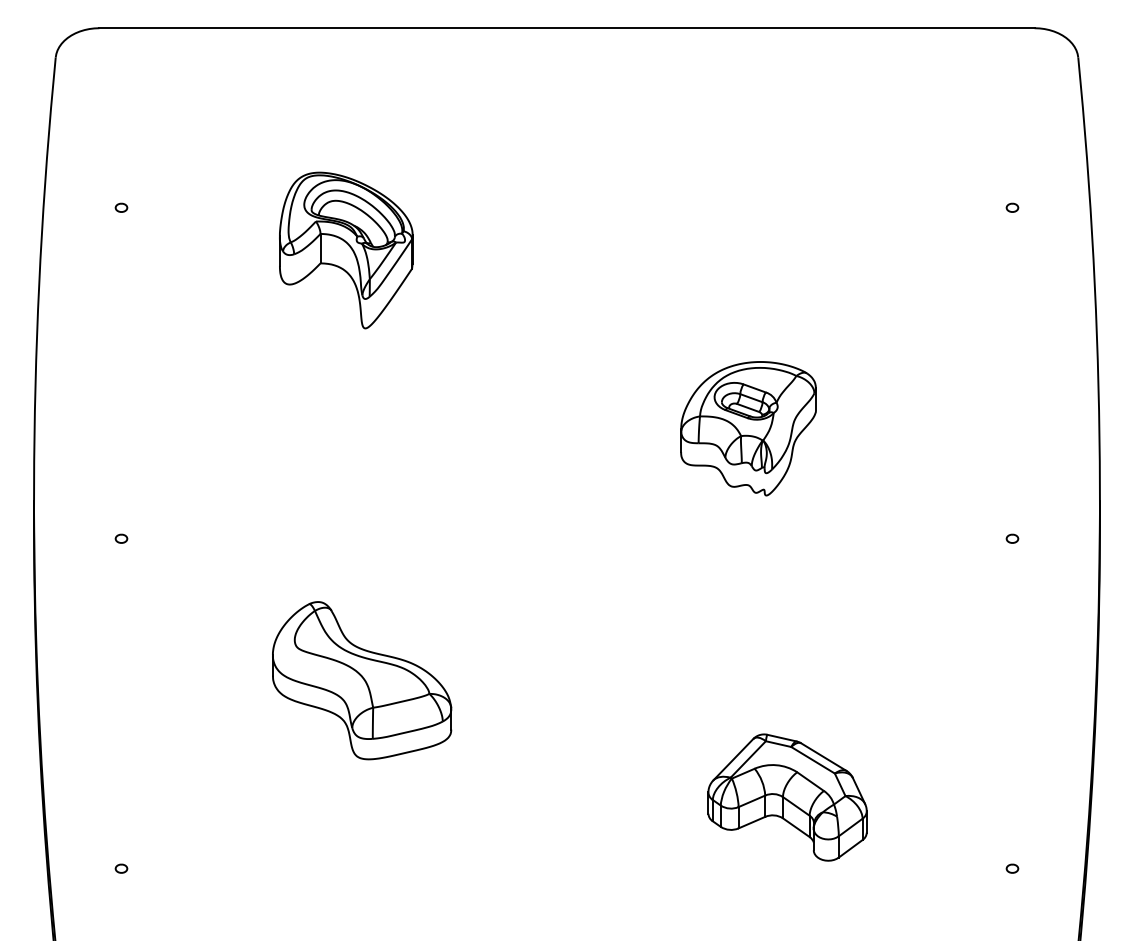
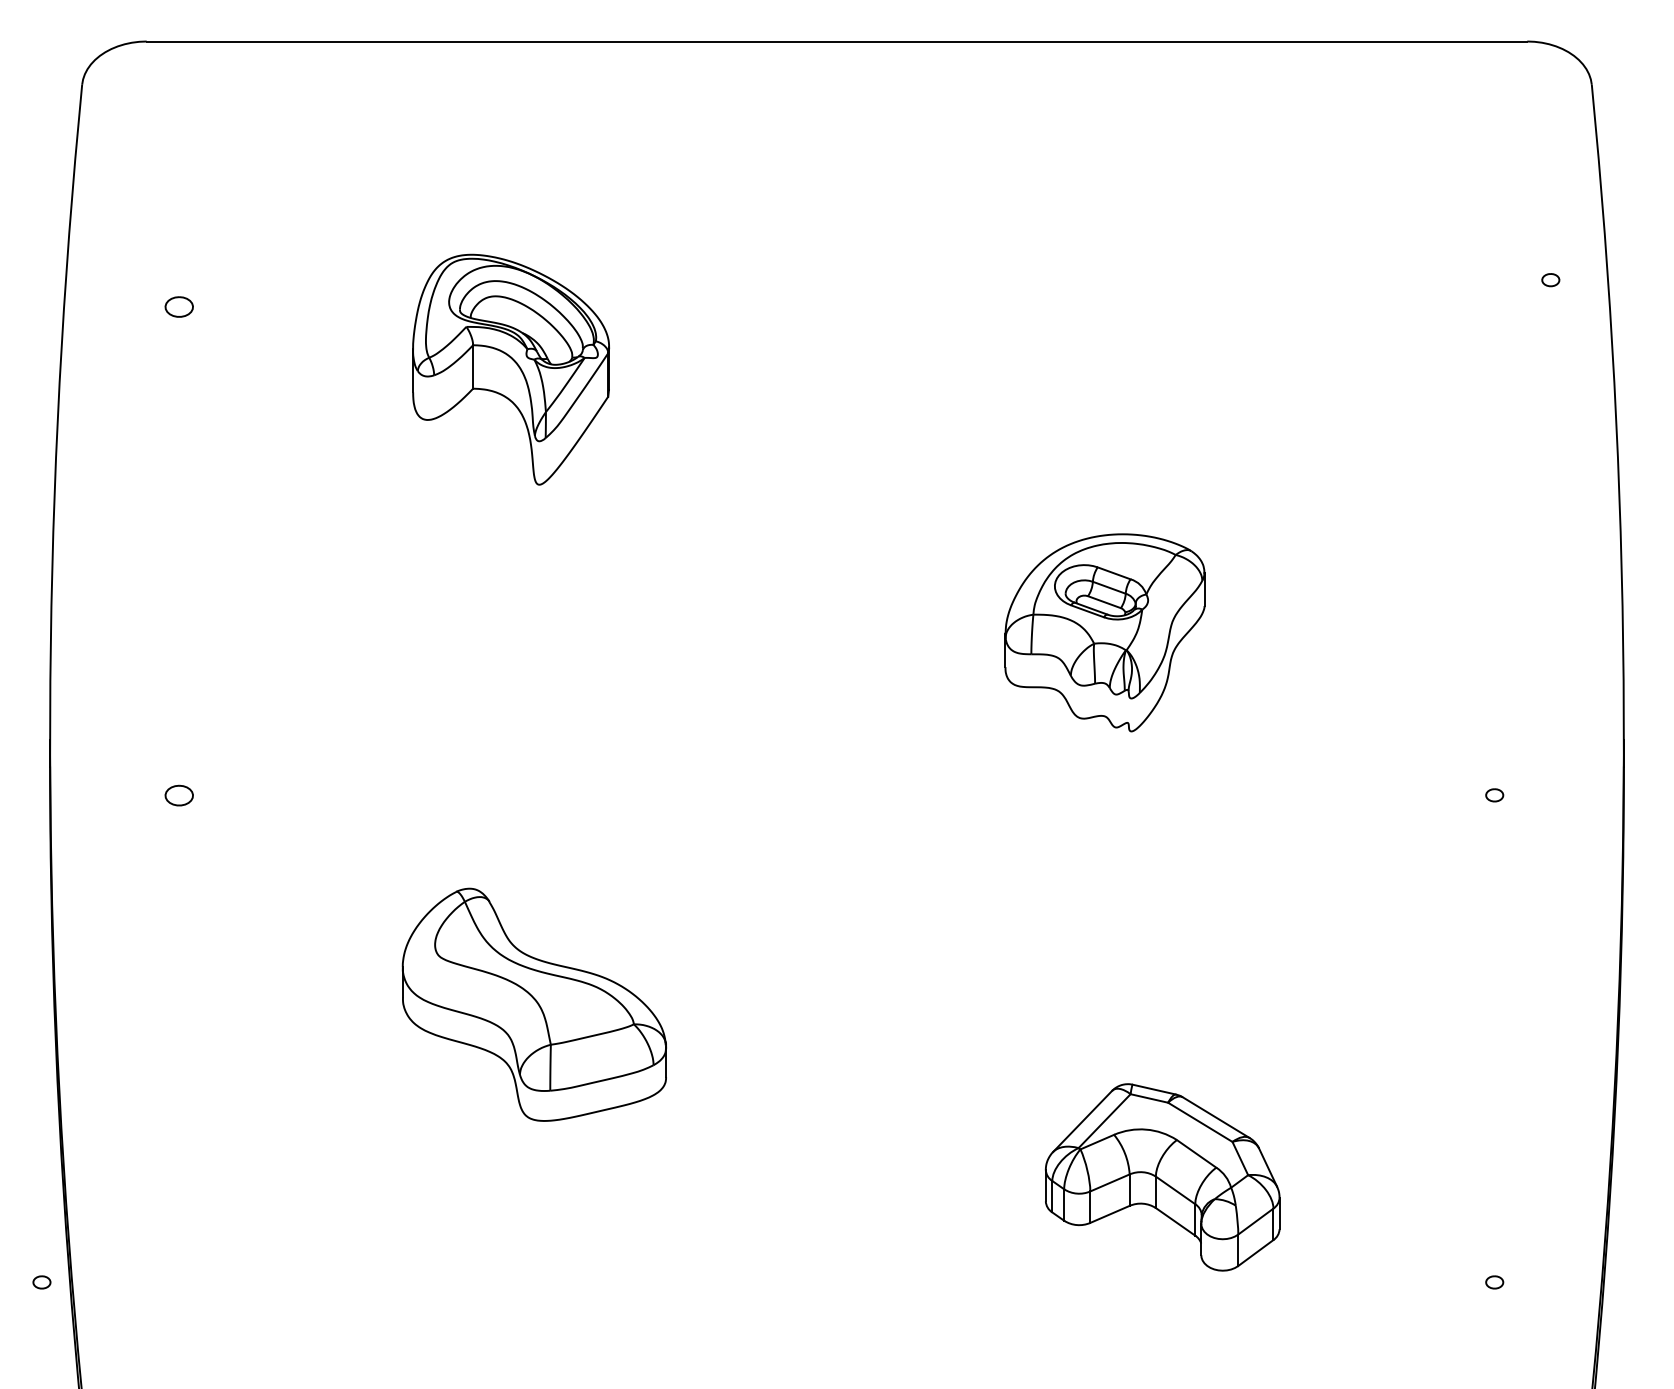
part: (121, 207) -> (179, 306), size x1.6
part: (1012, 207) -> (1550, 279), moved
part: (121, 538) -> (179, 794), size x1.6
part: (121, 868) -> (41, 1282), moved

